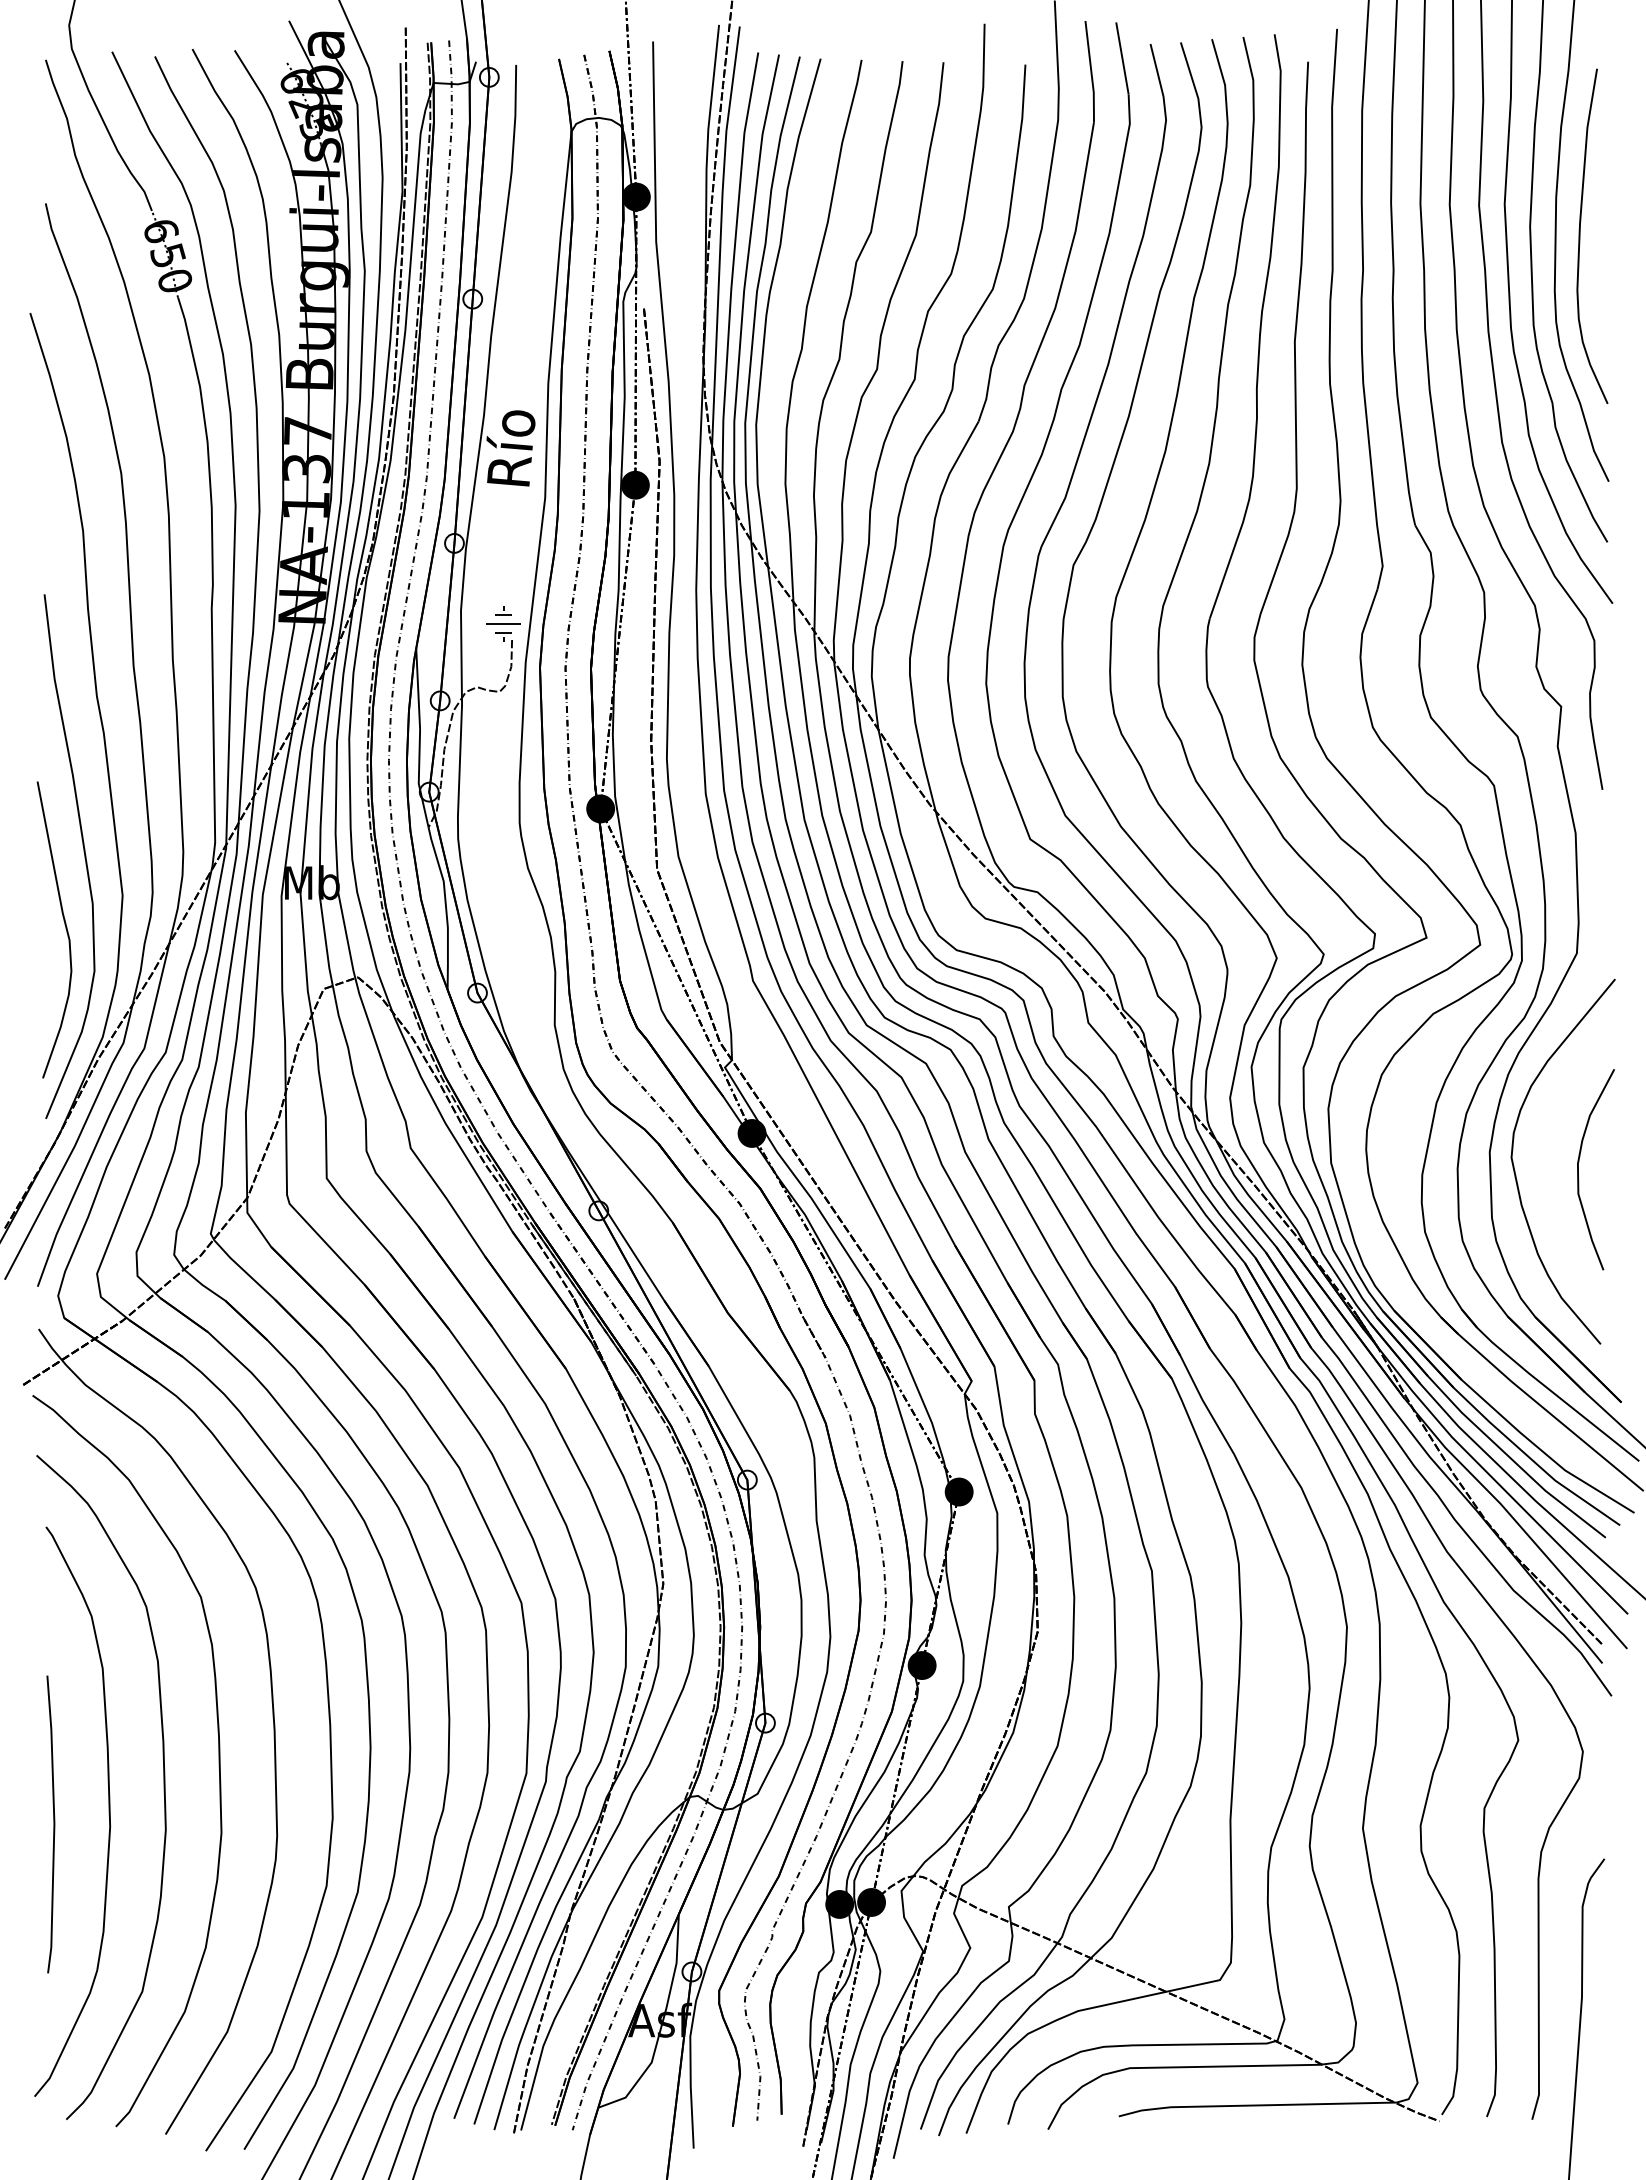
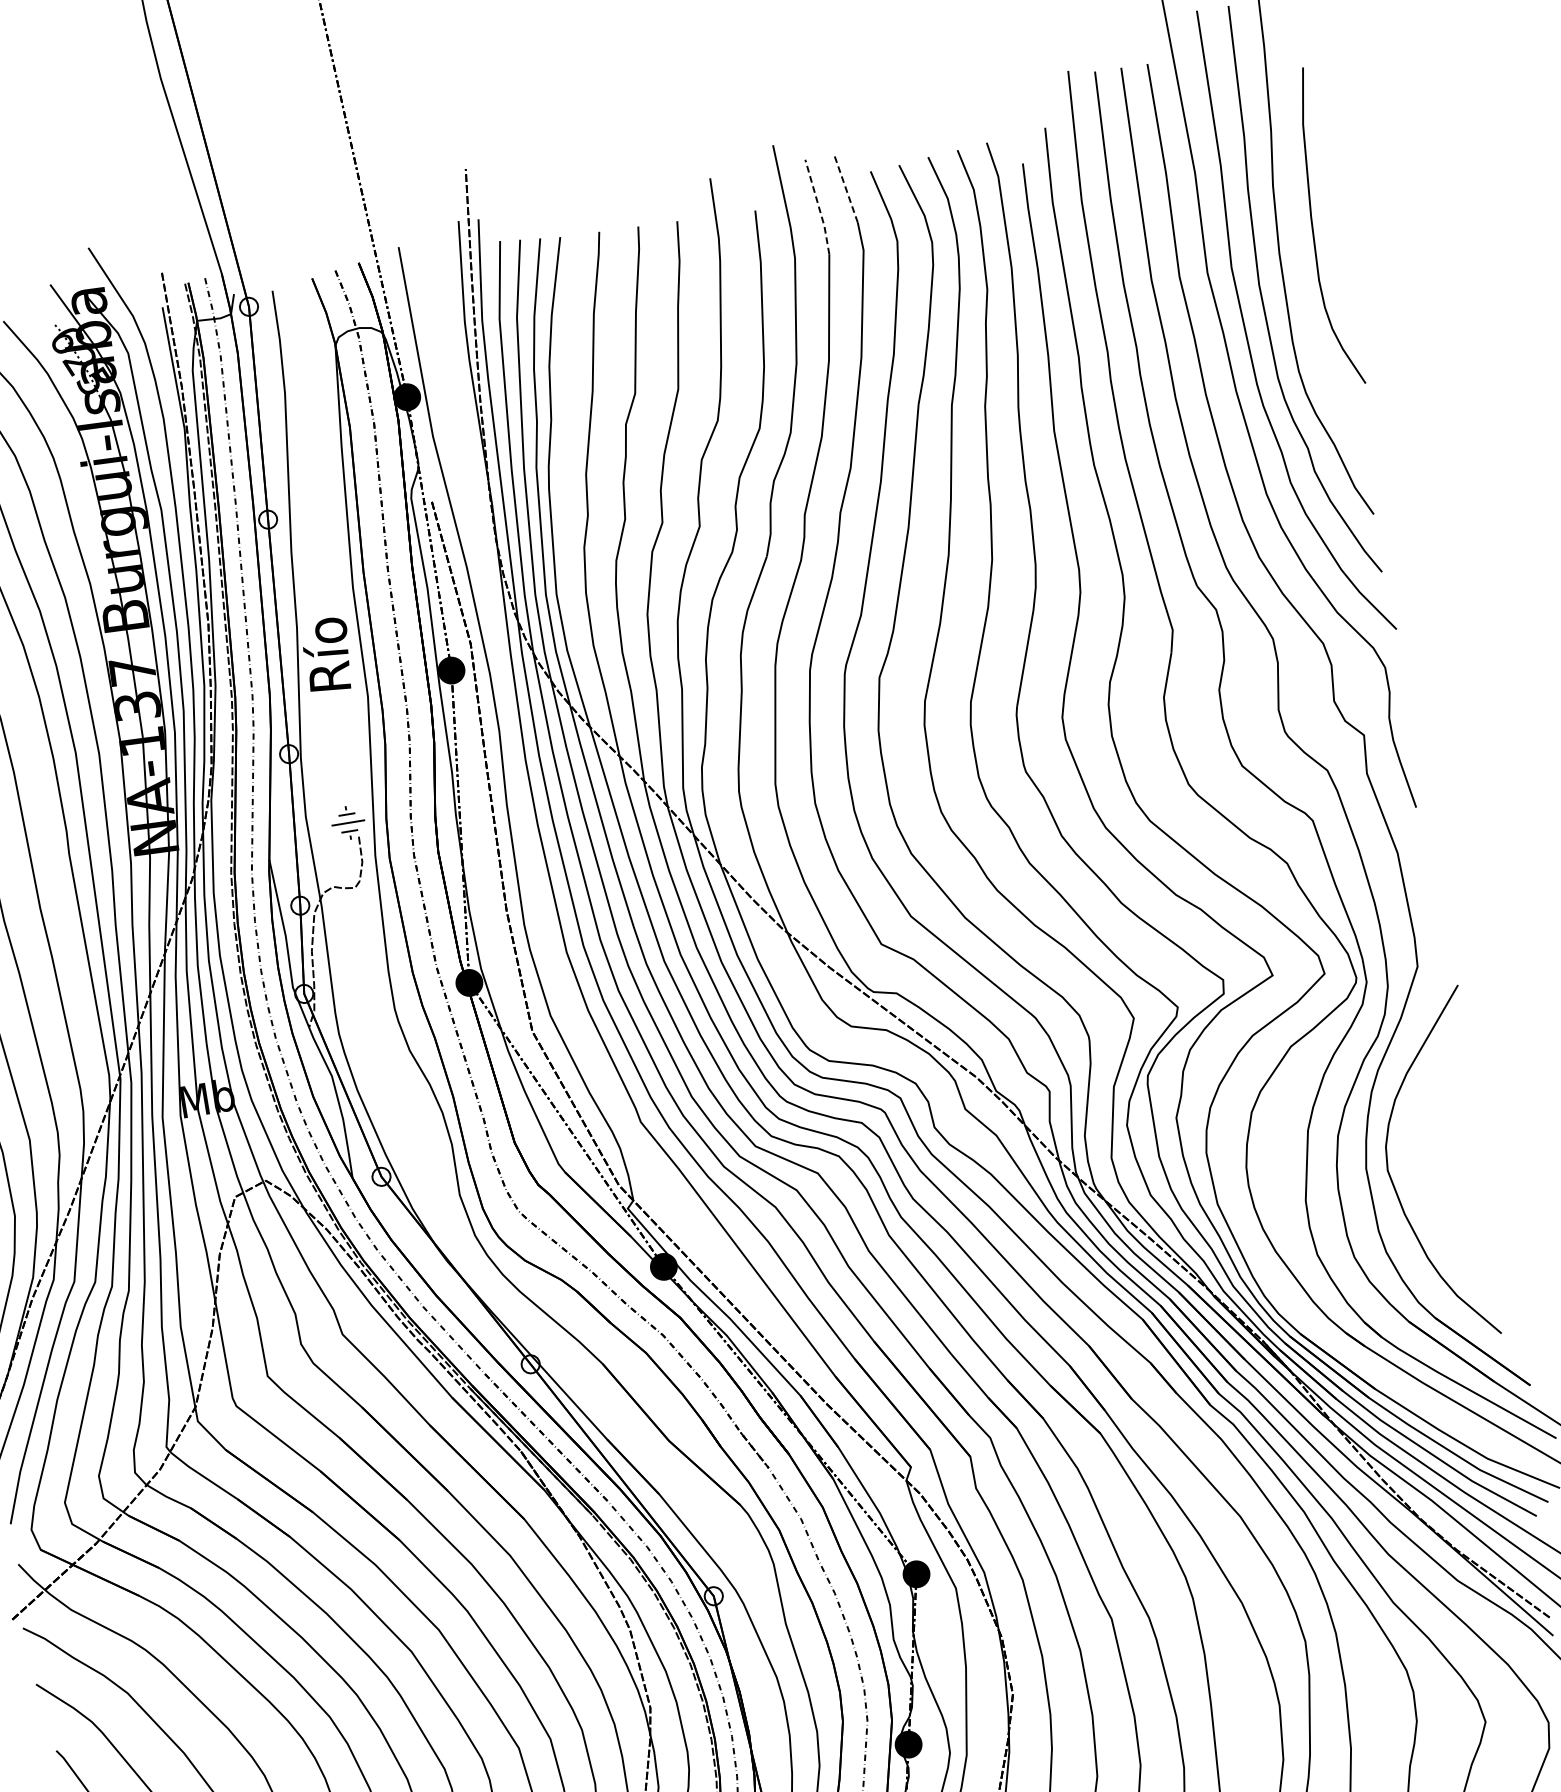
line: (1122, 58) -> (846, 189), solid -> dashed
line: (1091, 71) -> (819, 206), solid -> dashed
curve: (1580, 235) -> (1313, 228), moved
curve: (1578, 1169) -> (1453, 1171), removed

